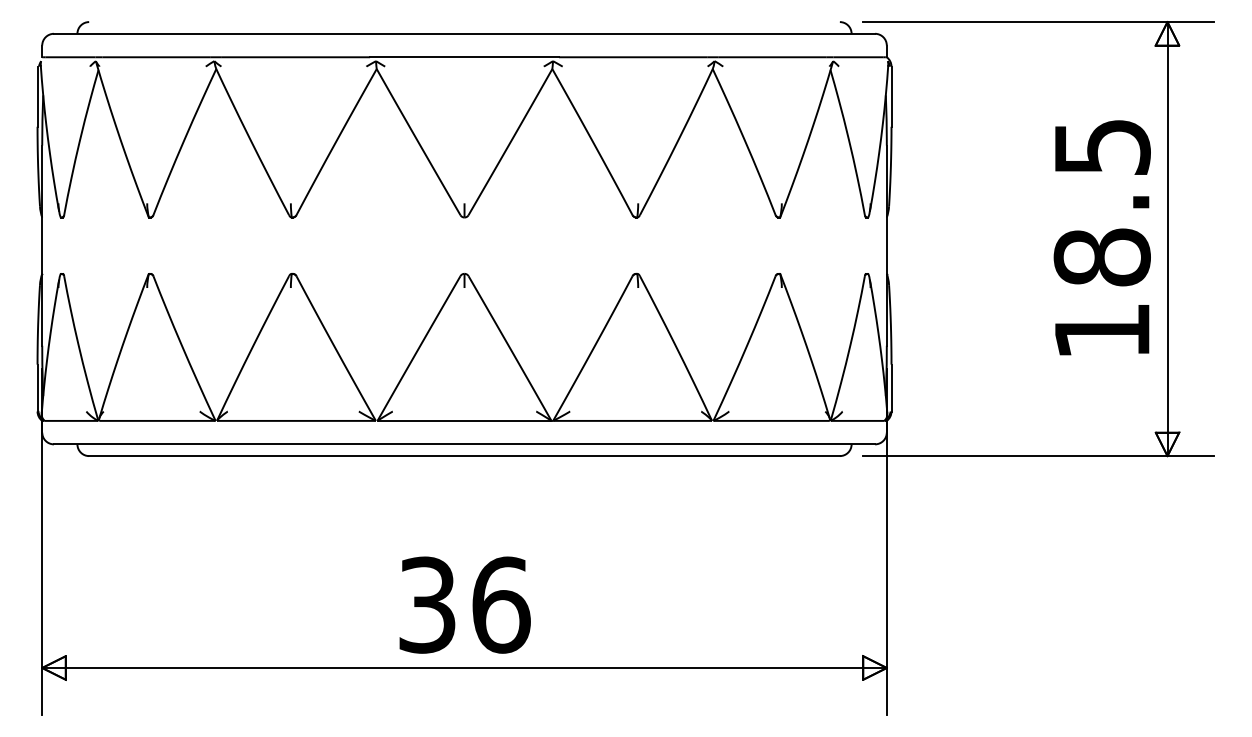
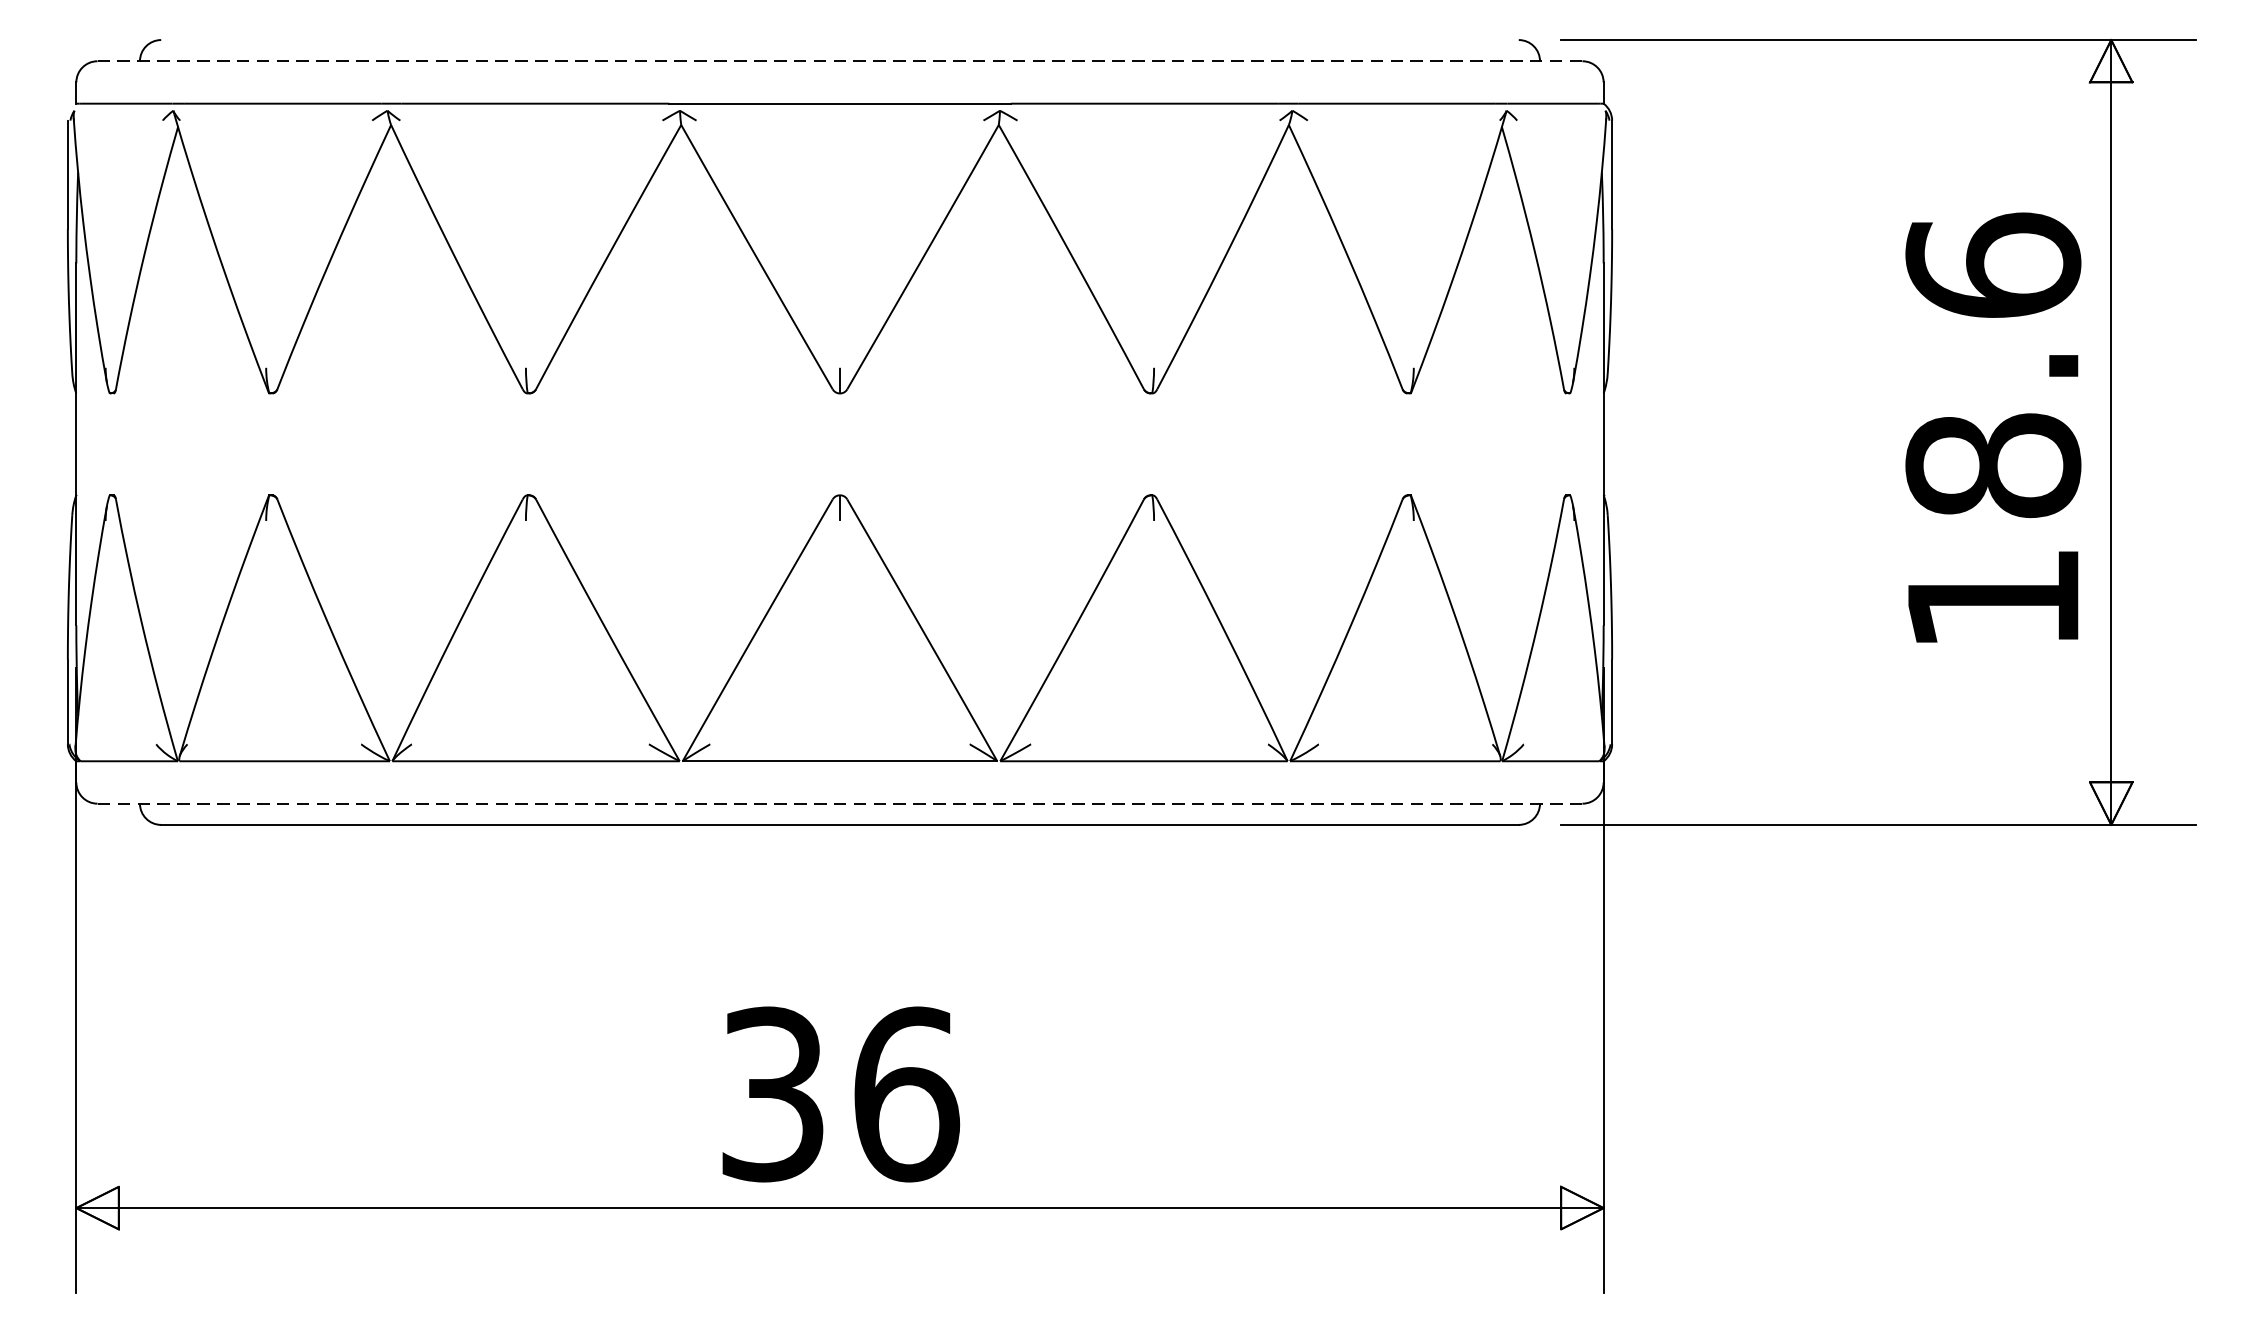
line: (464, 33) -> (839, 60), solid -> dashed
text: (1101, 146) -> (1991, 265), 18.5 -> 18.6
line: (464, 444) -> (839, 803), solid -> dashed

